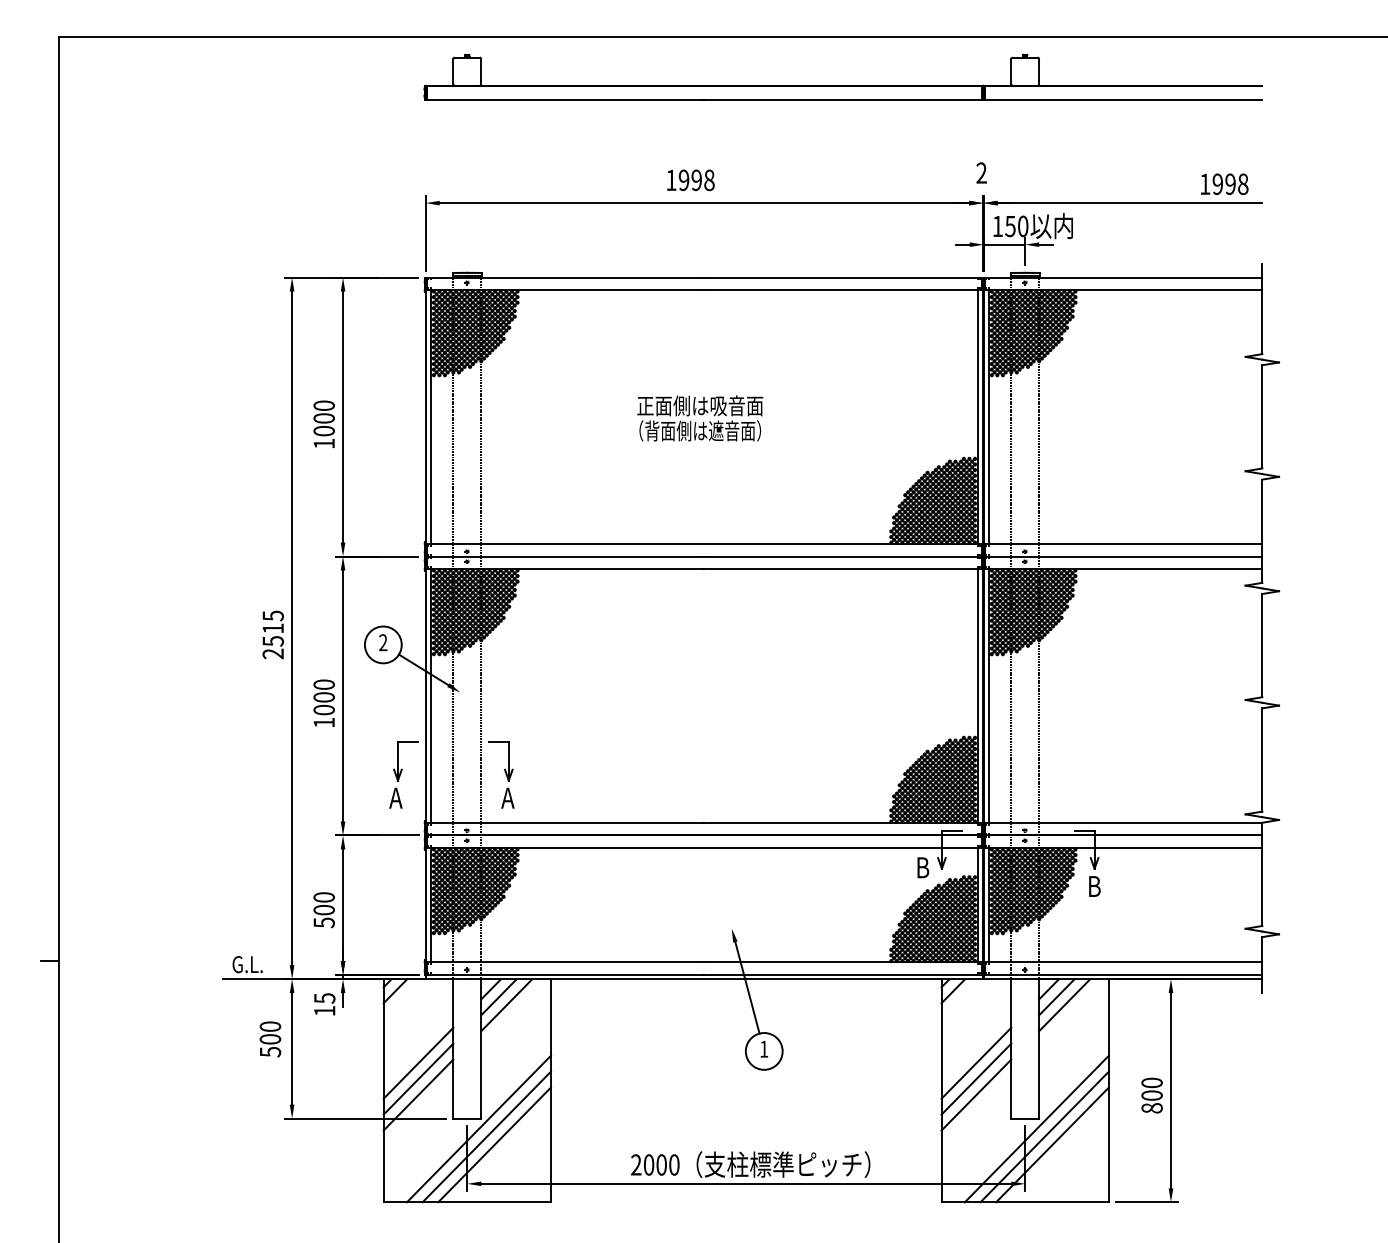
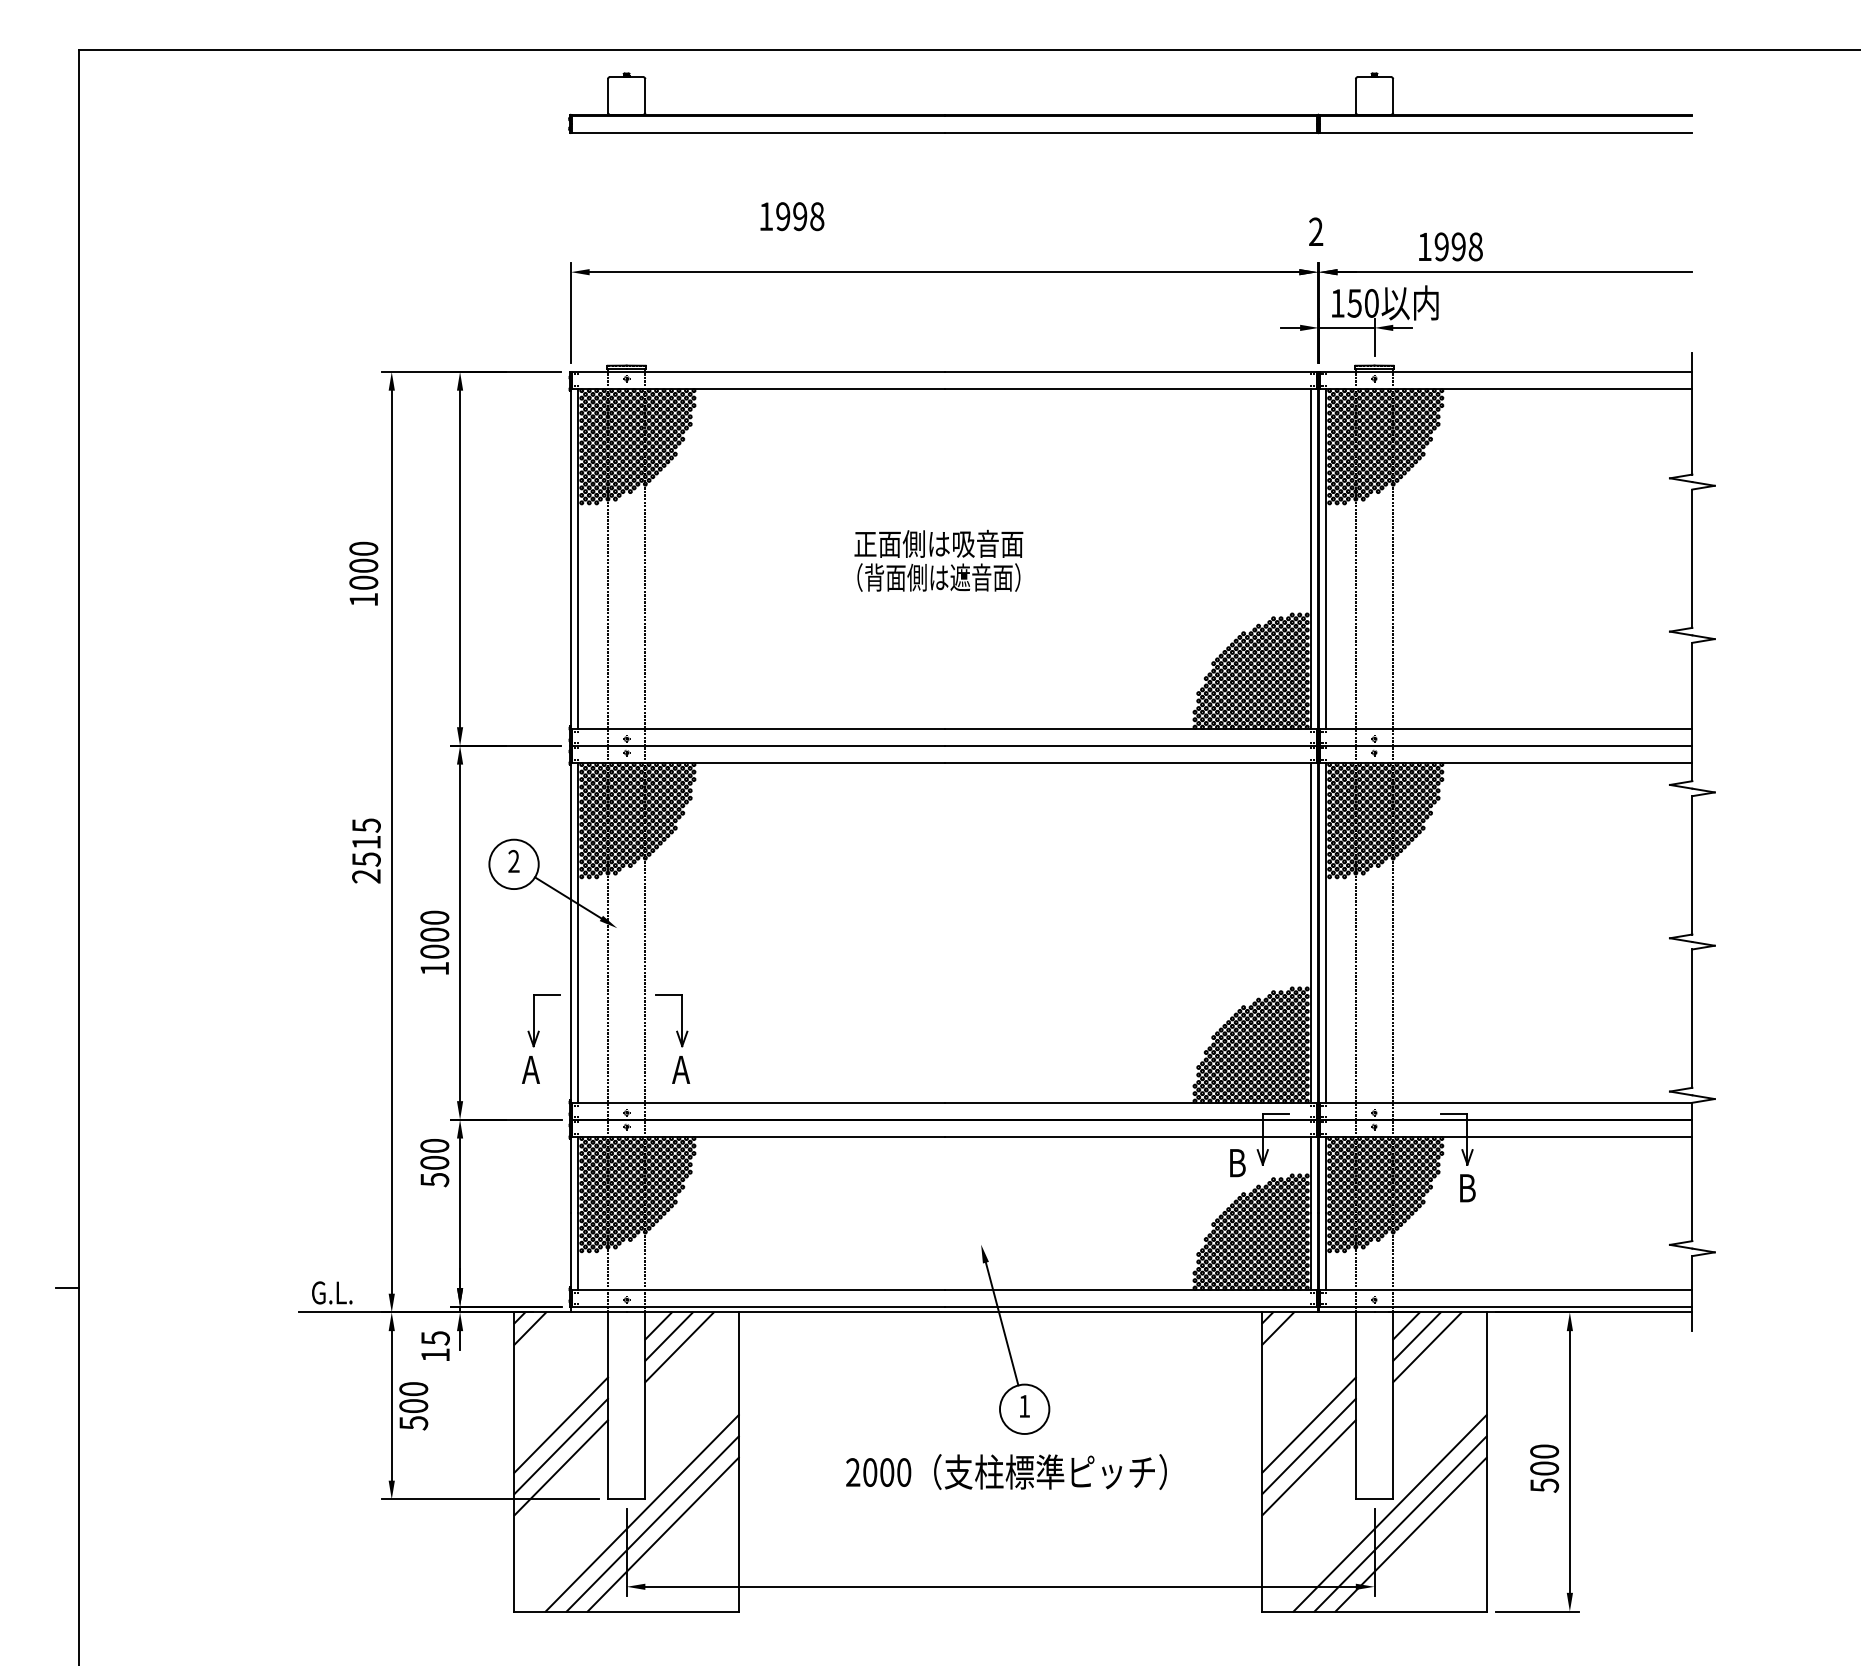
text: (691, 180) -> (792, 216), moved
text: (1224, 183) -> (1450, 246), moved
text: (323, 424) -> (363, 573), moved
text: (323, 910) -> (434, 1163), moved
text: (270, 1039) -> (413, 1406), moved
text: (1152, 1108) -> (1544, 1485), 800 -> 500
text: (750, 1164) -> (1006, 1471), moved

